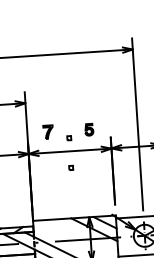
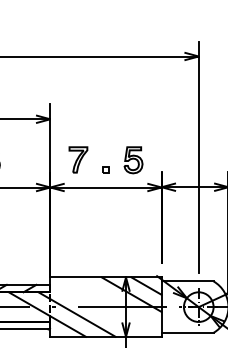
part: (89, 129) -> (133, 160), size x1.67
part: (48, 131) -> (78, 159), size x1.43
part: (70, 167) -> (105, 209), removed

